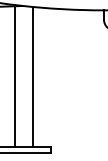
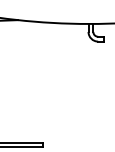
line: (14, 75) -> (10, 80), removed
line: (32, 76) -> (26, 81), removed

